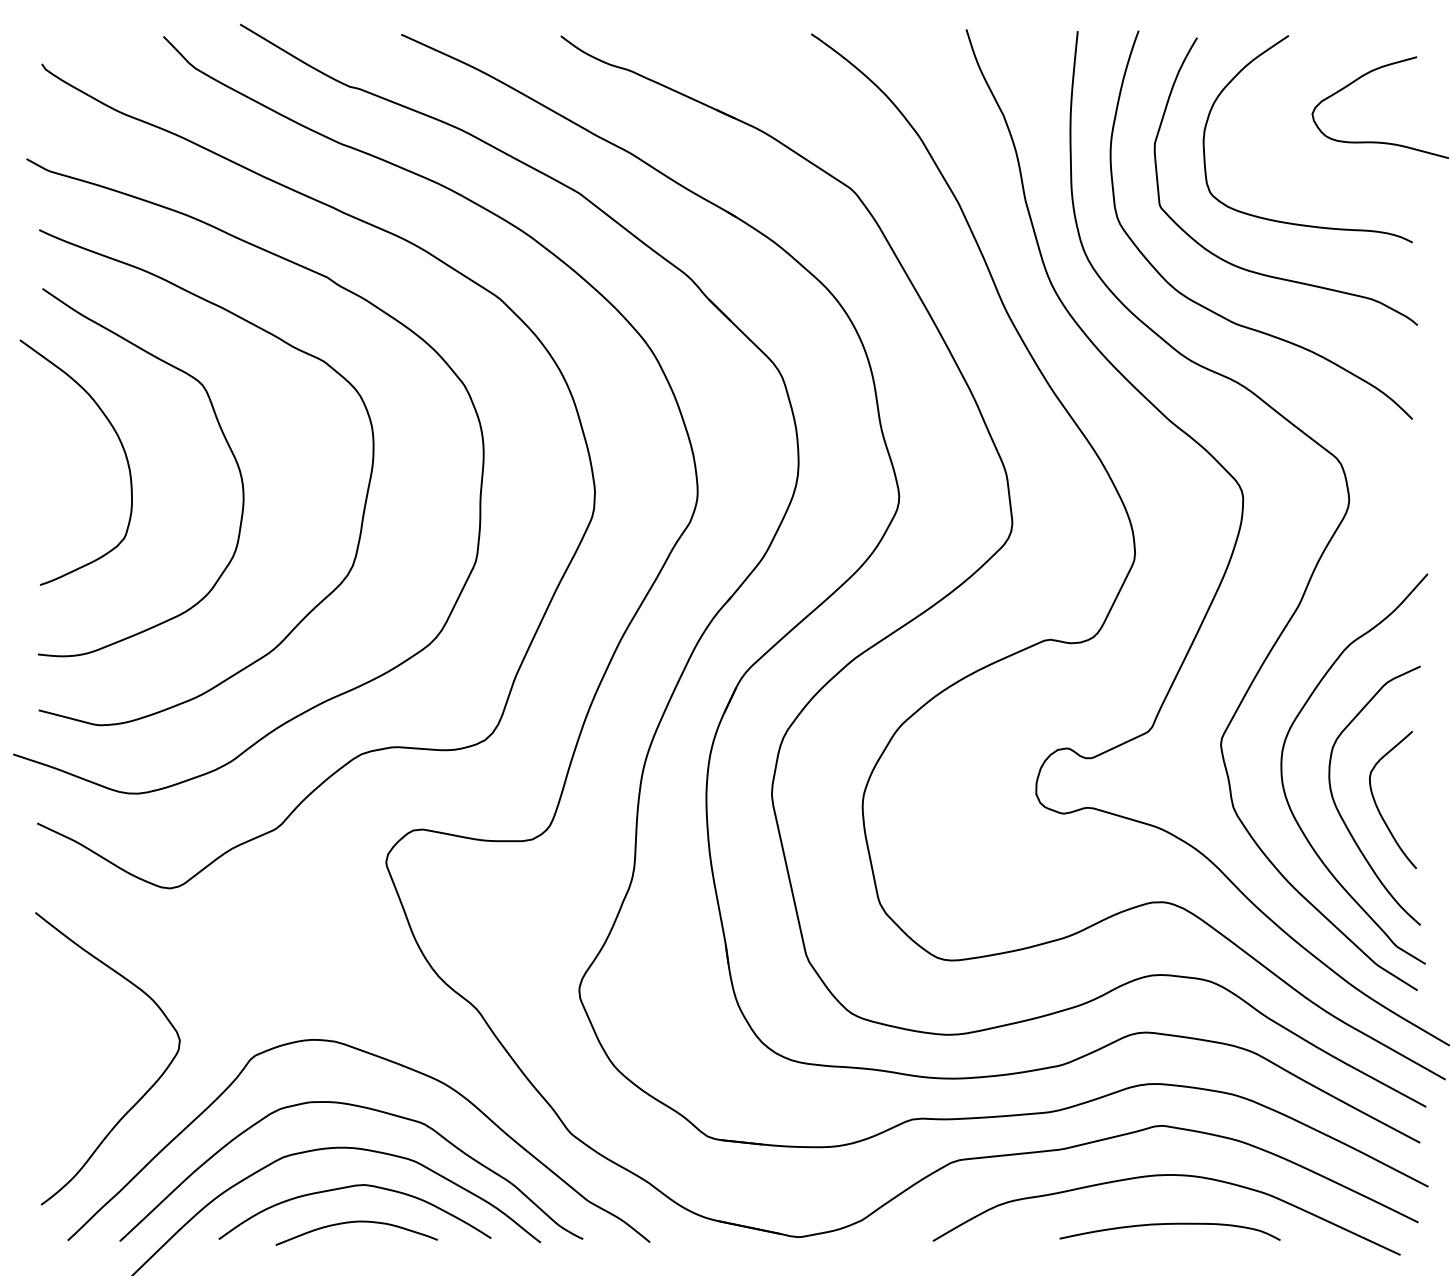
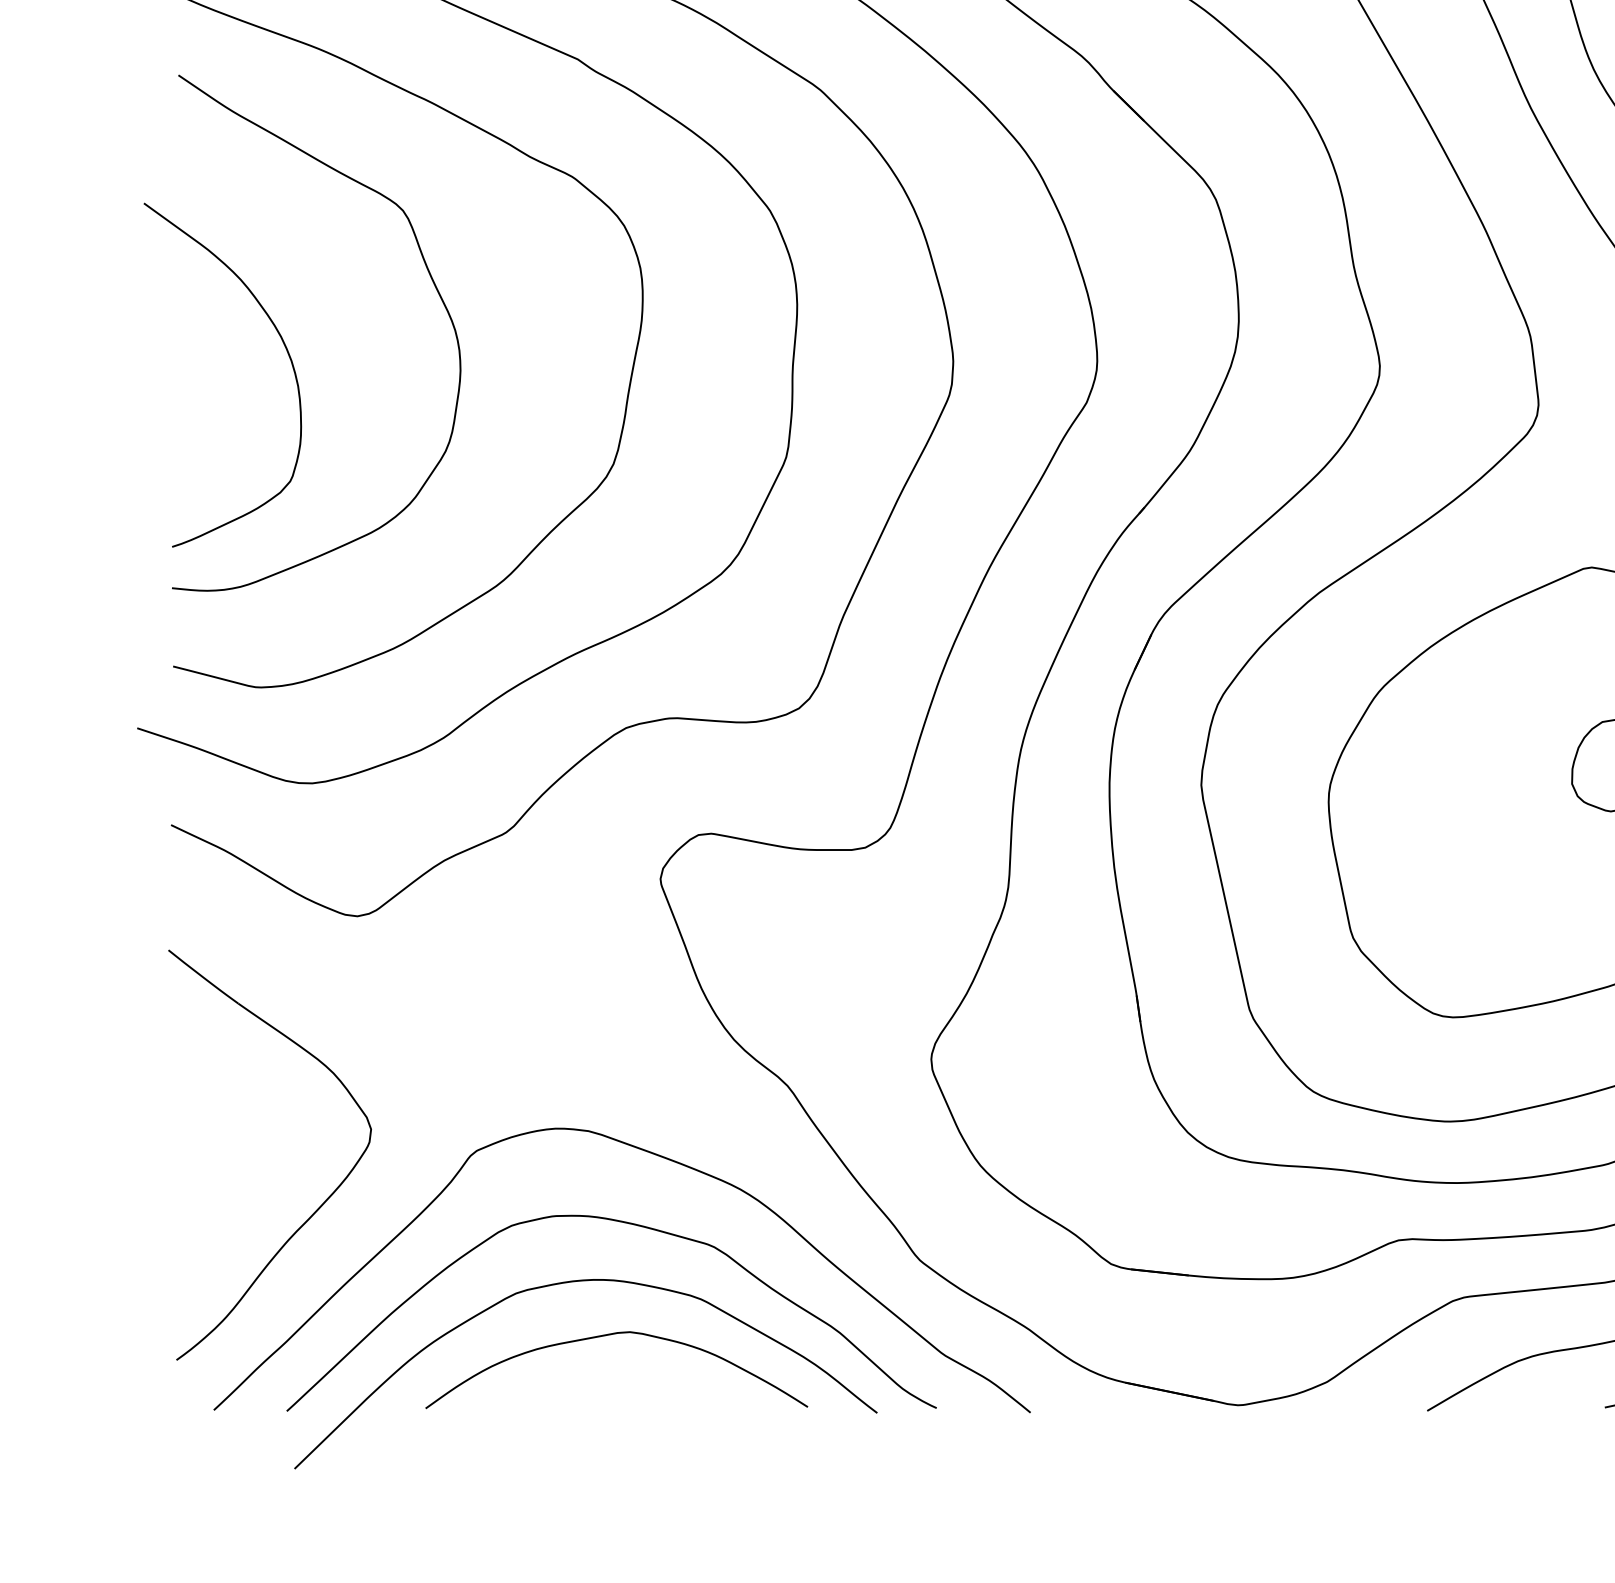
curve: (121, 446) -> (286, 352), moved
curve: (356, 1222) -> (618, 1384), removed

